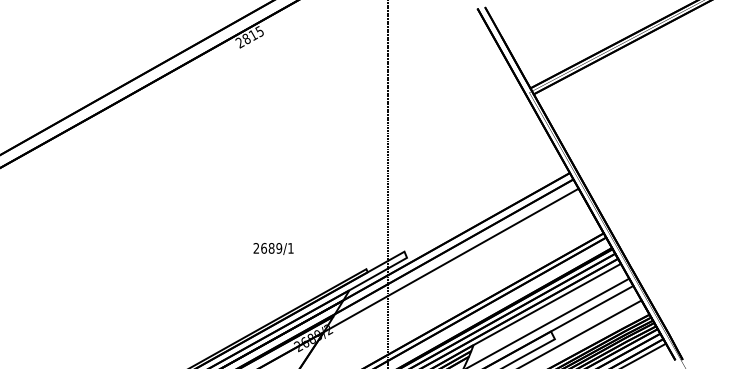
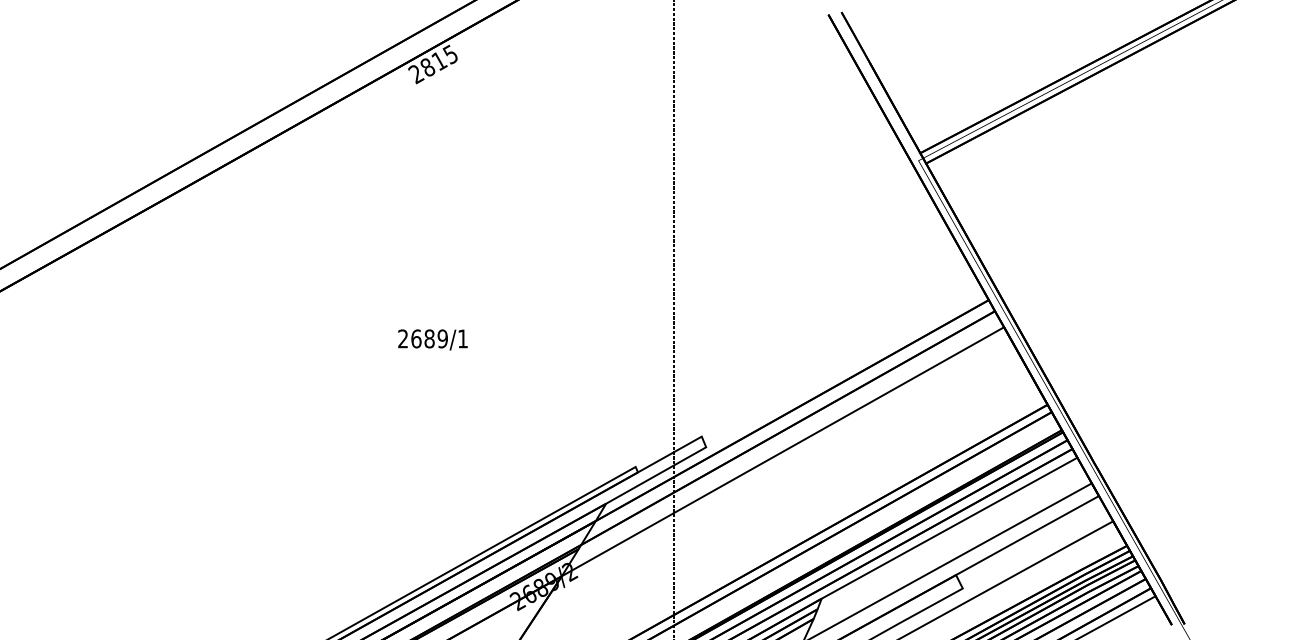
text: (273, 248) -> (432, 339), moved

